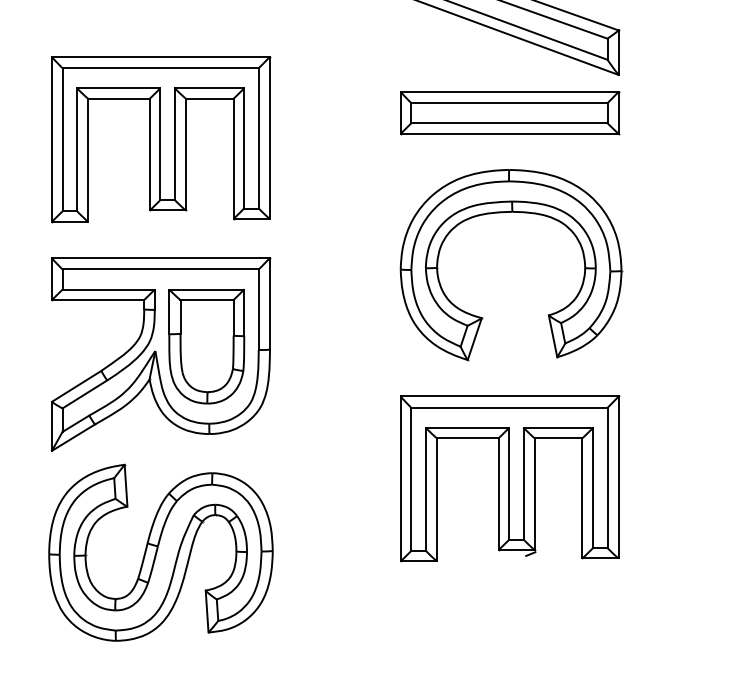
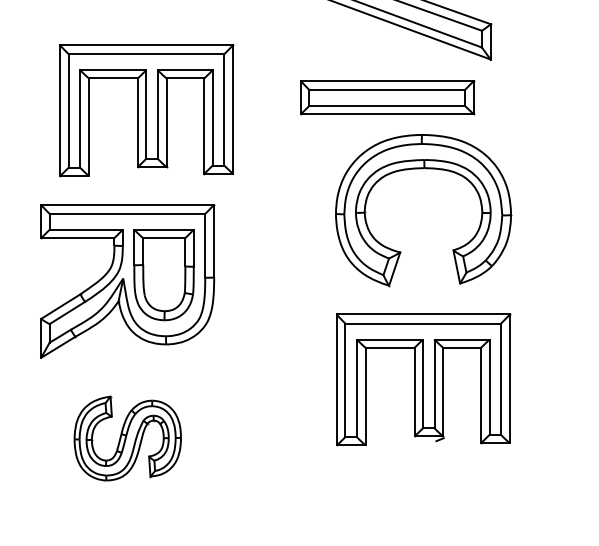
part: (509, 112) -> (387, 97), moved
part: (160, 139) -> (146, 110), moved
part: (511, 213) -> (423, 169), moved
part: (509, 478) -> (423, 379), moved
part: (160, 552) -> (127, 438), size x0.6

